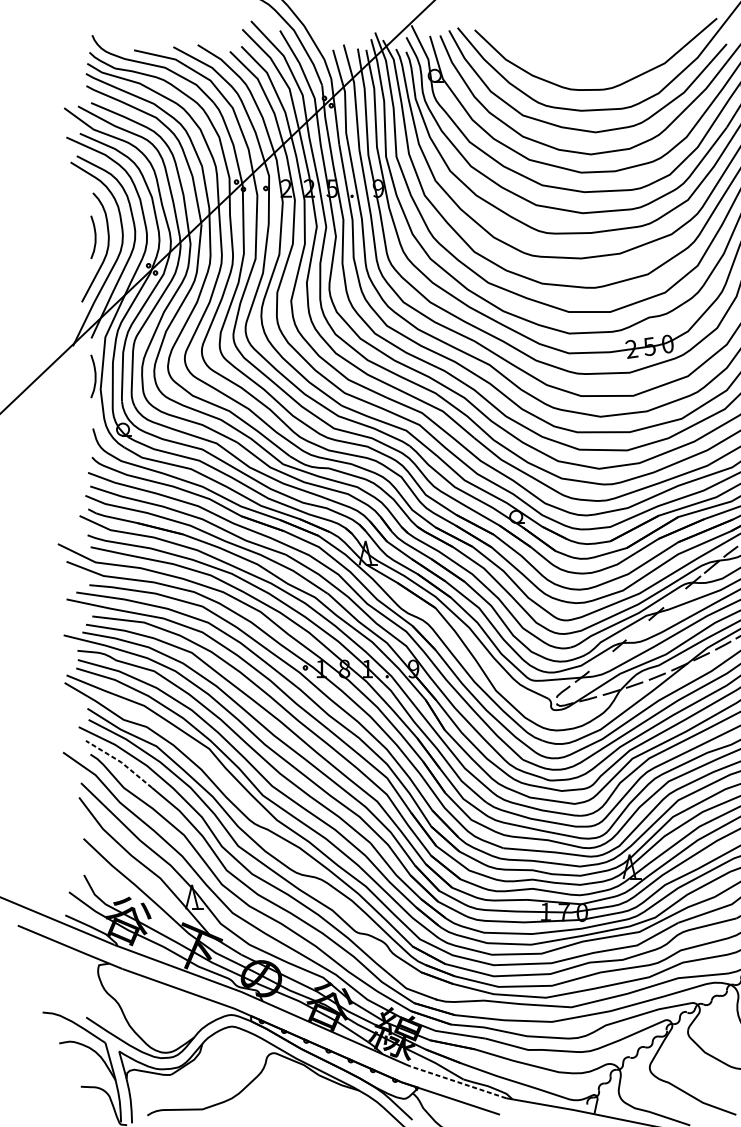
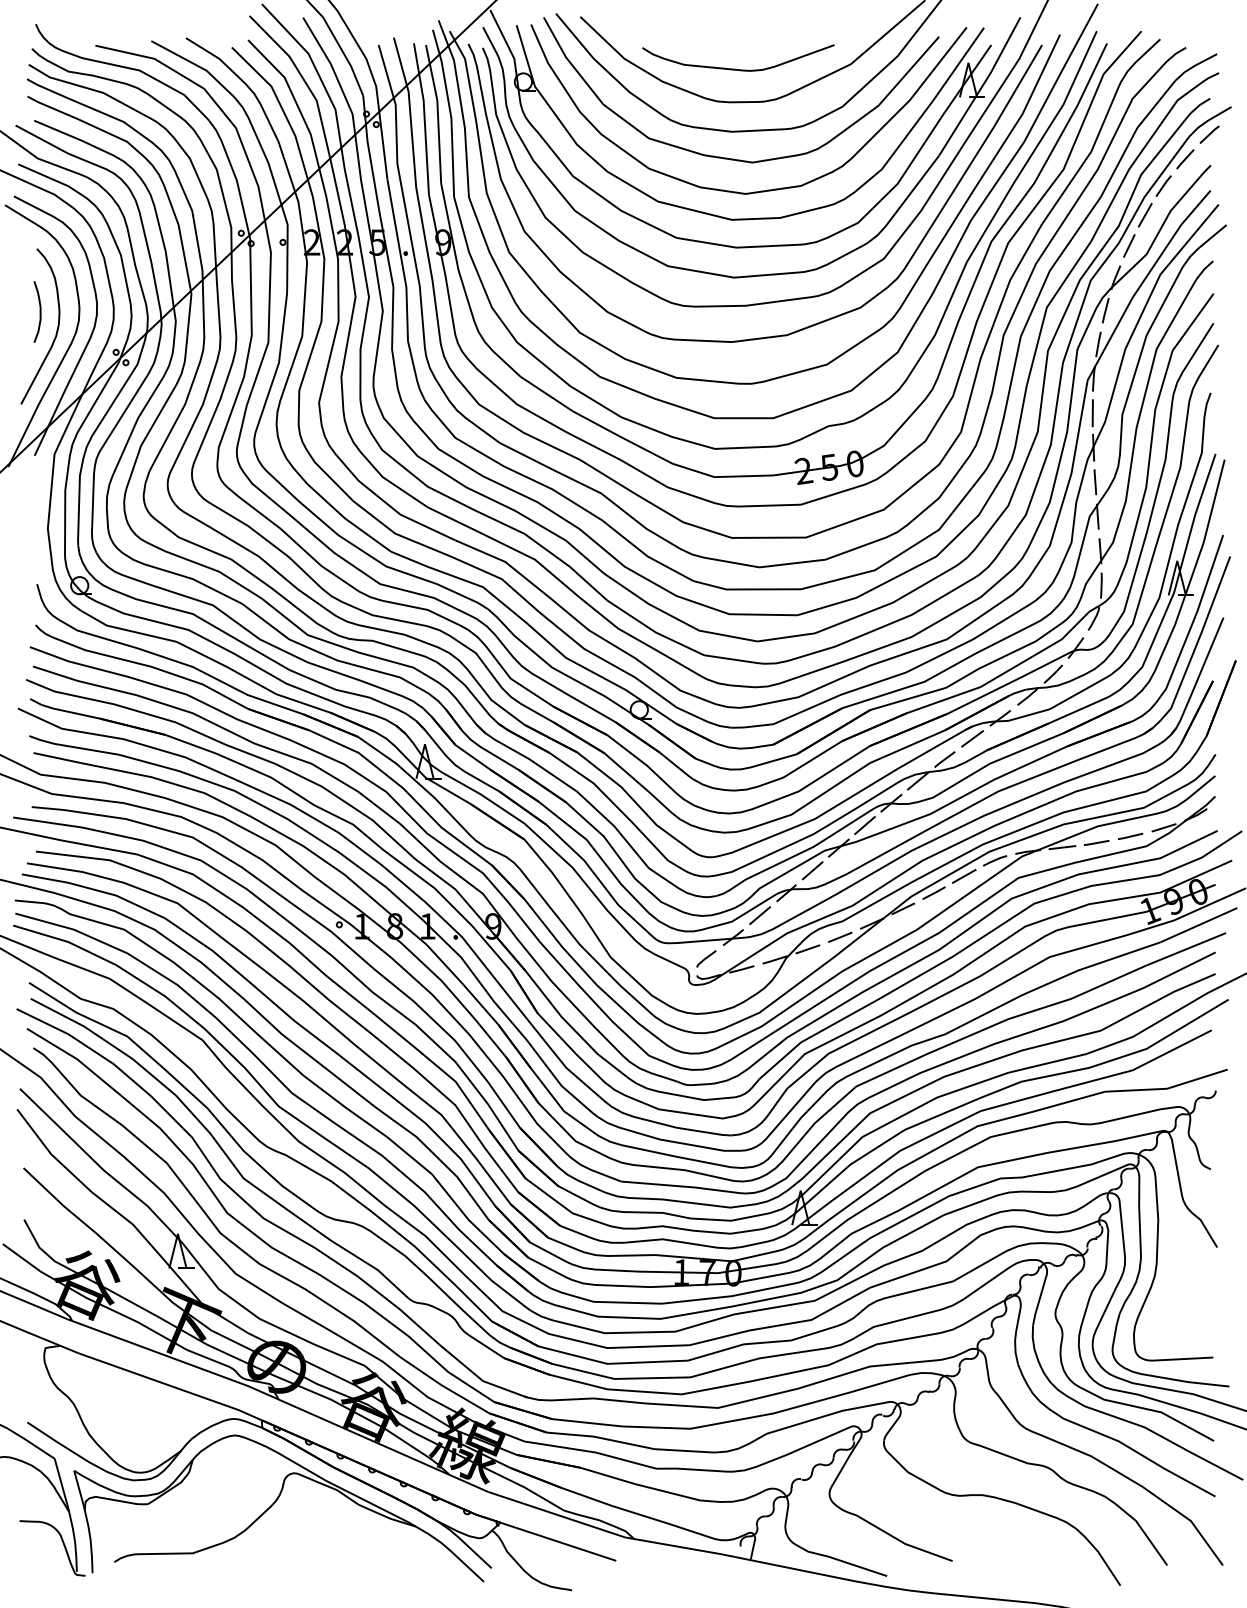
curve: (583, 66) -> (735, 68), added
curve: (94, 376) -> (39, 509), removed
line: (674, 598) -> (864, 825), added
line: (637, 629) -> (812, 870), added
line: (601, 661) -> (760, 915), added
line: (120, 761) -> (76, 1058), dashed -> solid
line: (457, 1082) -> (556, 1514), dashed -> solid

